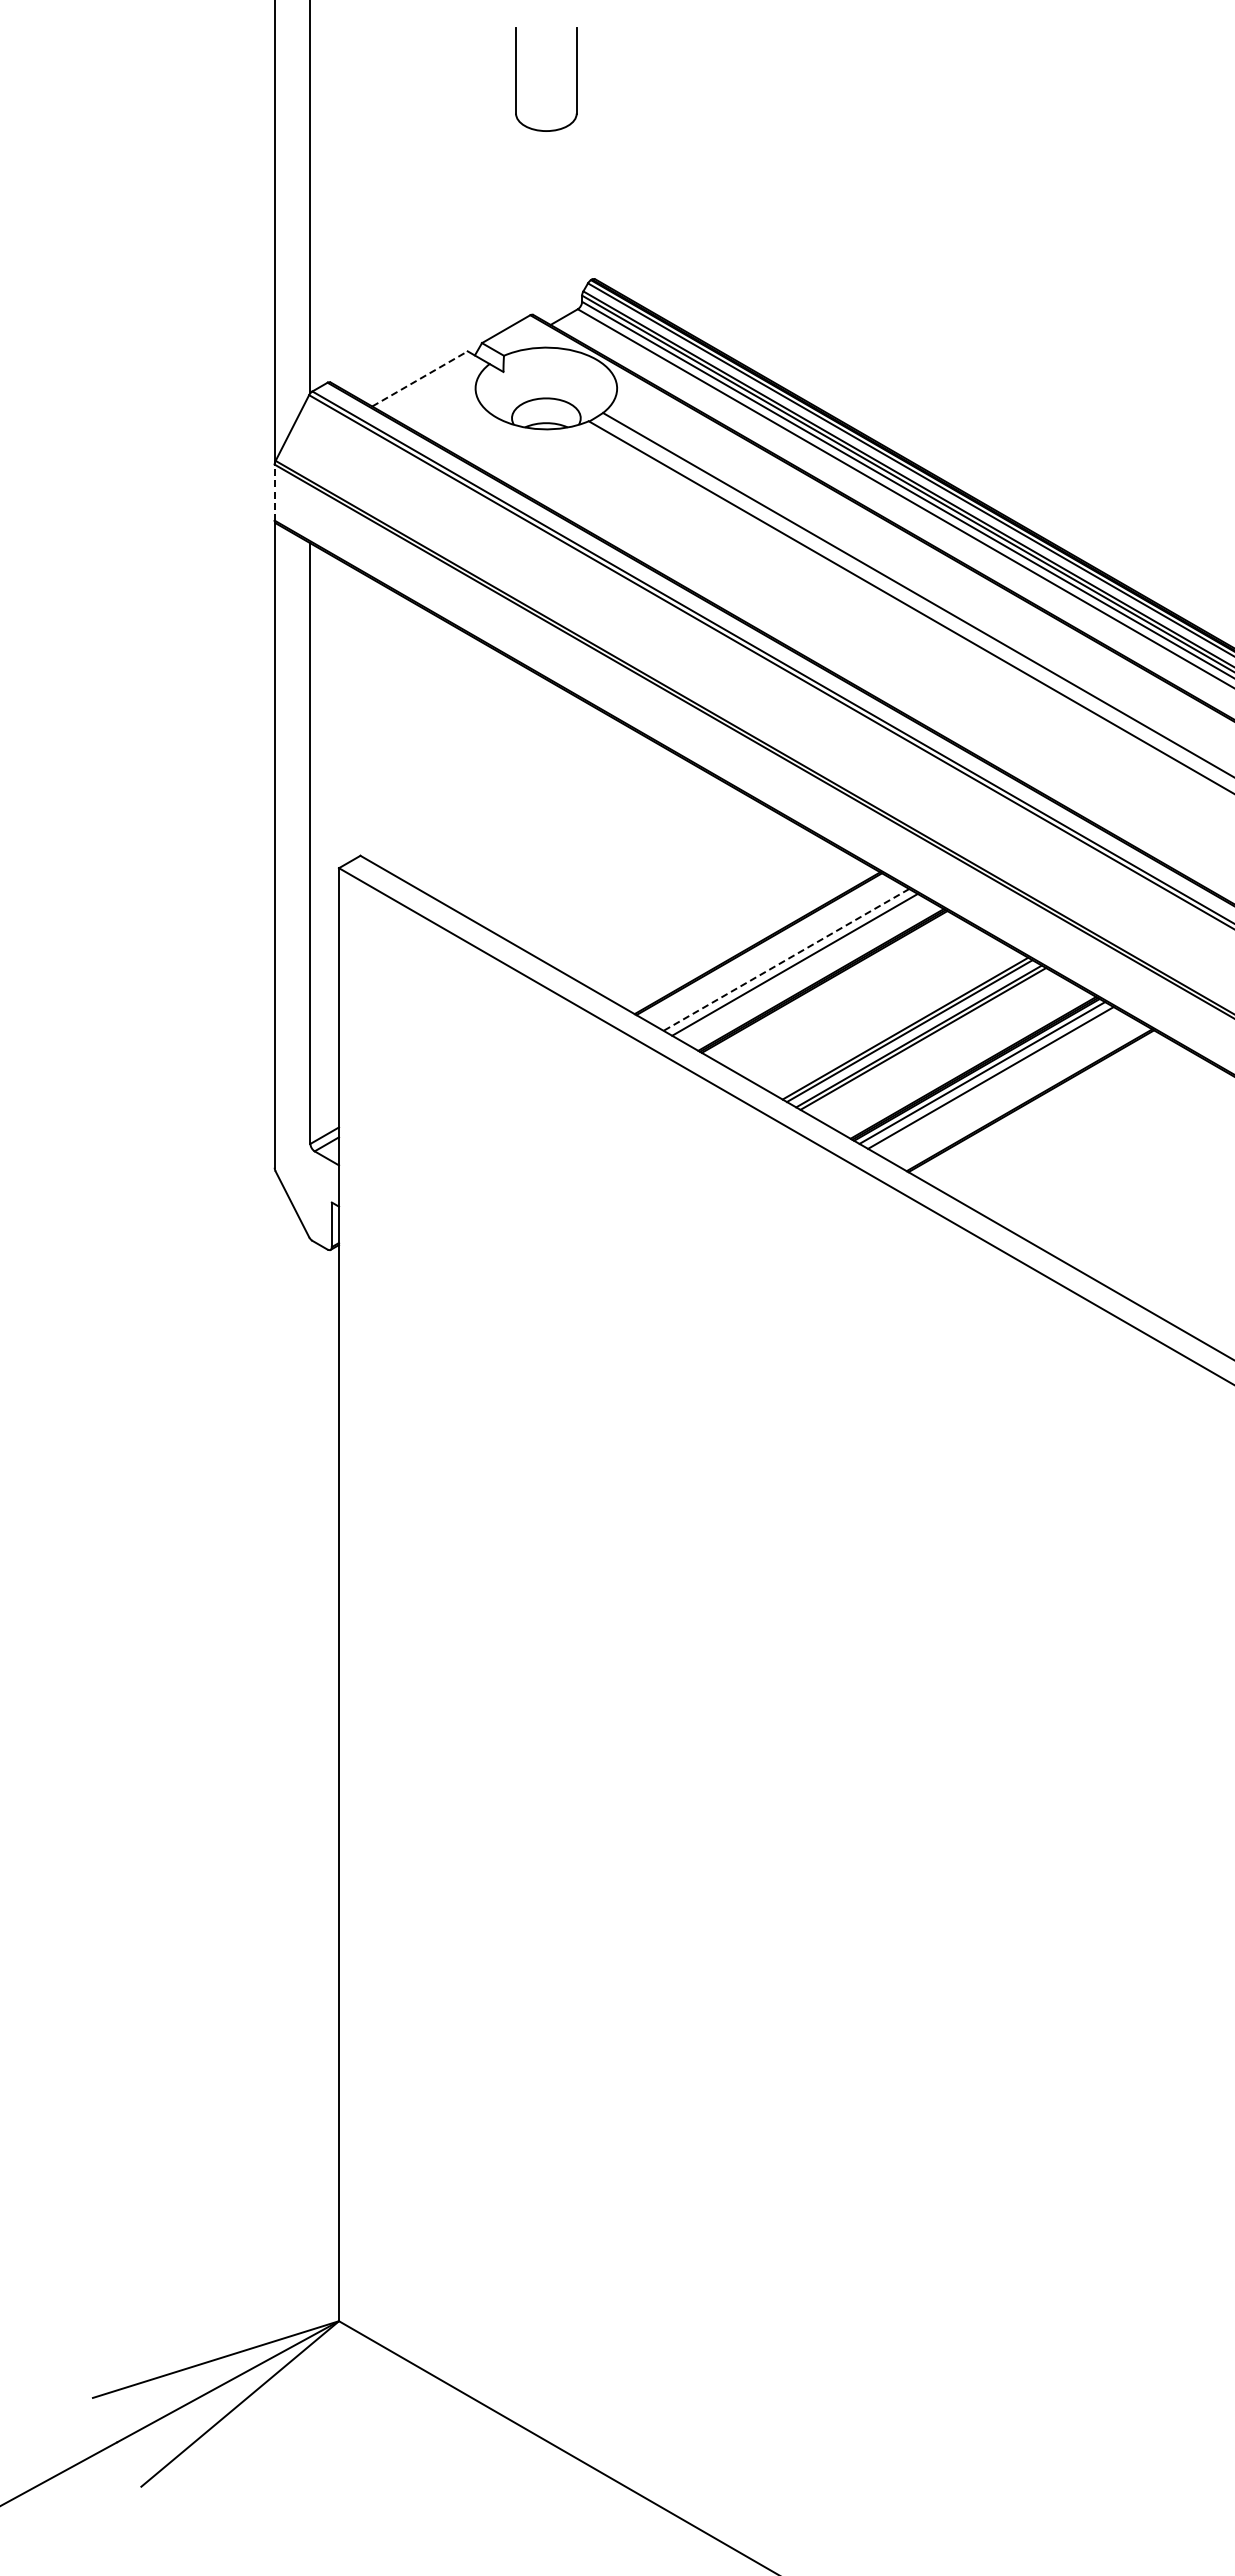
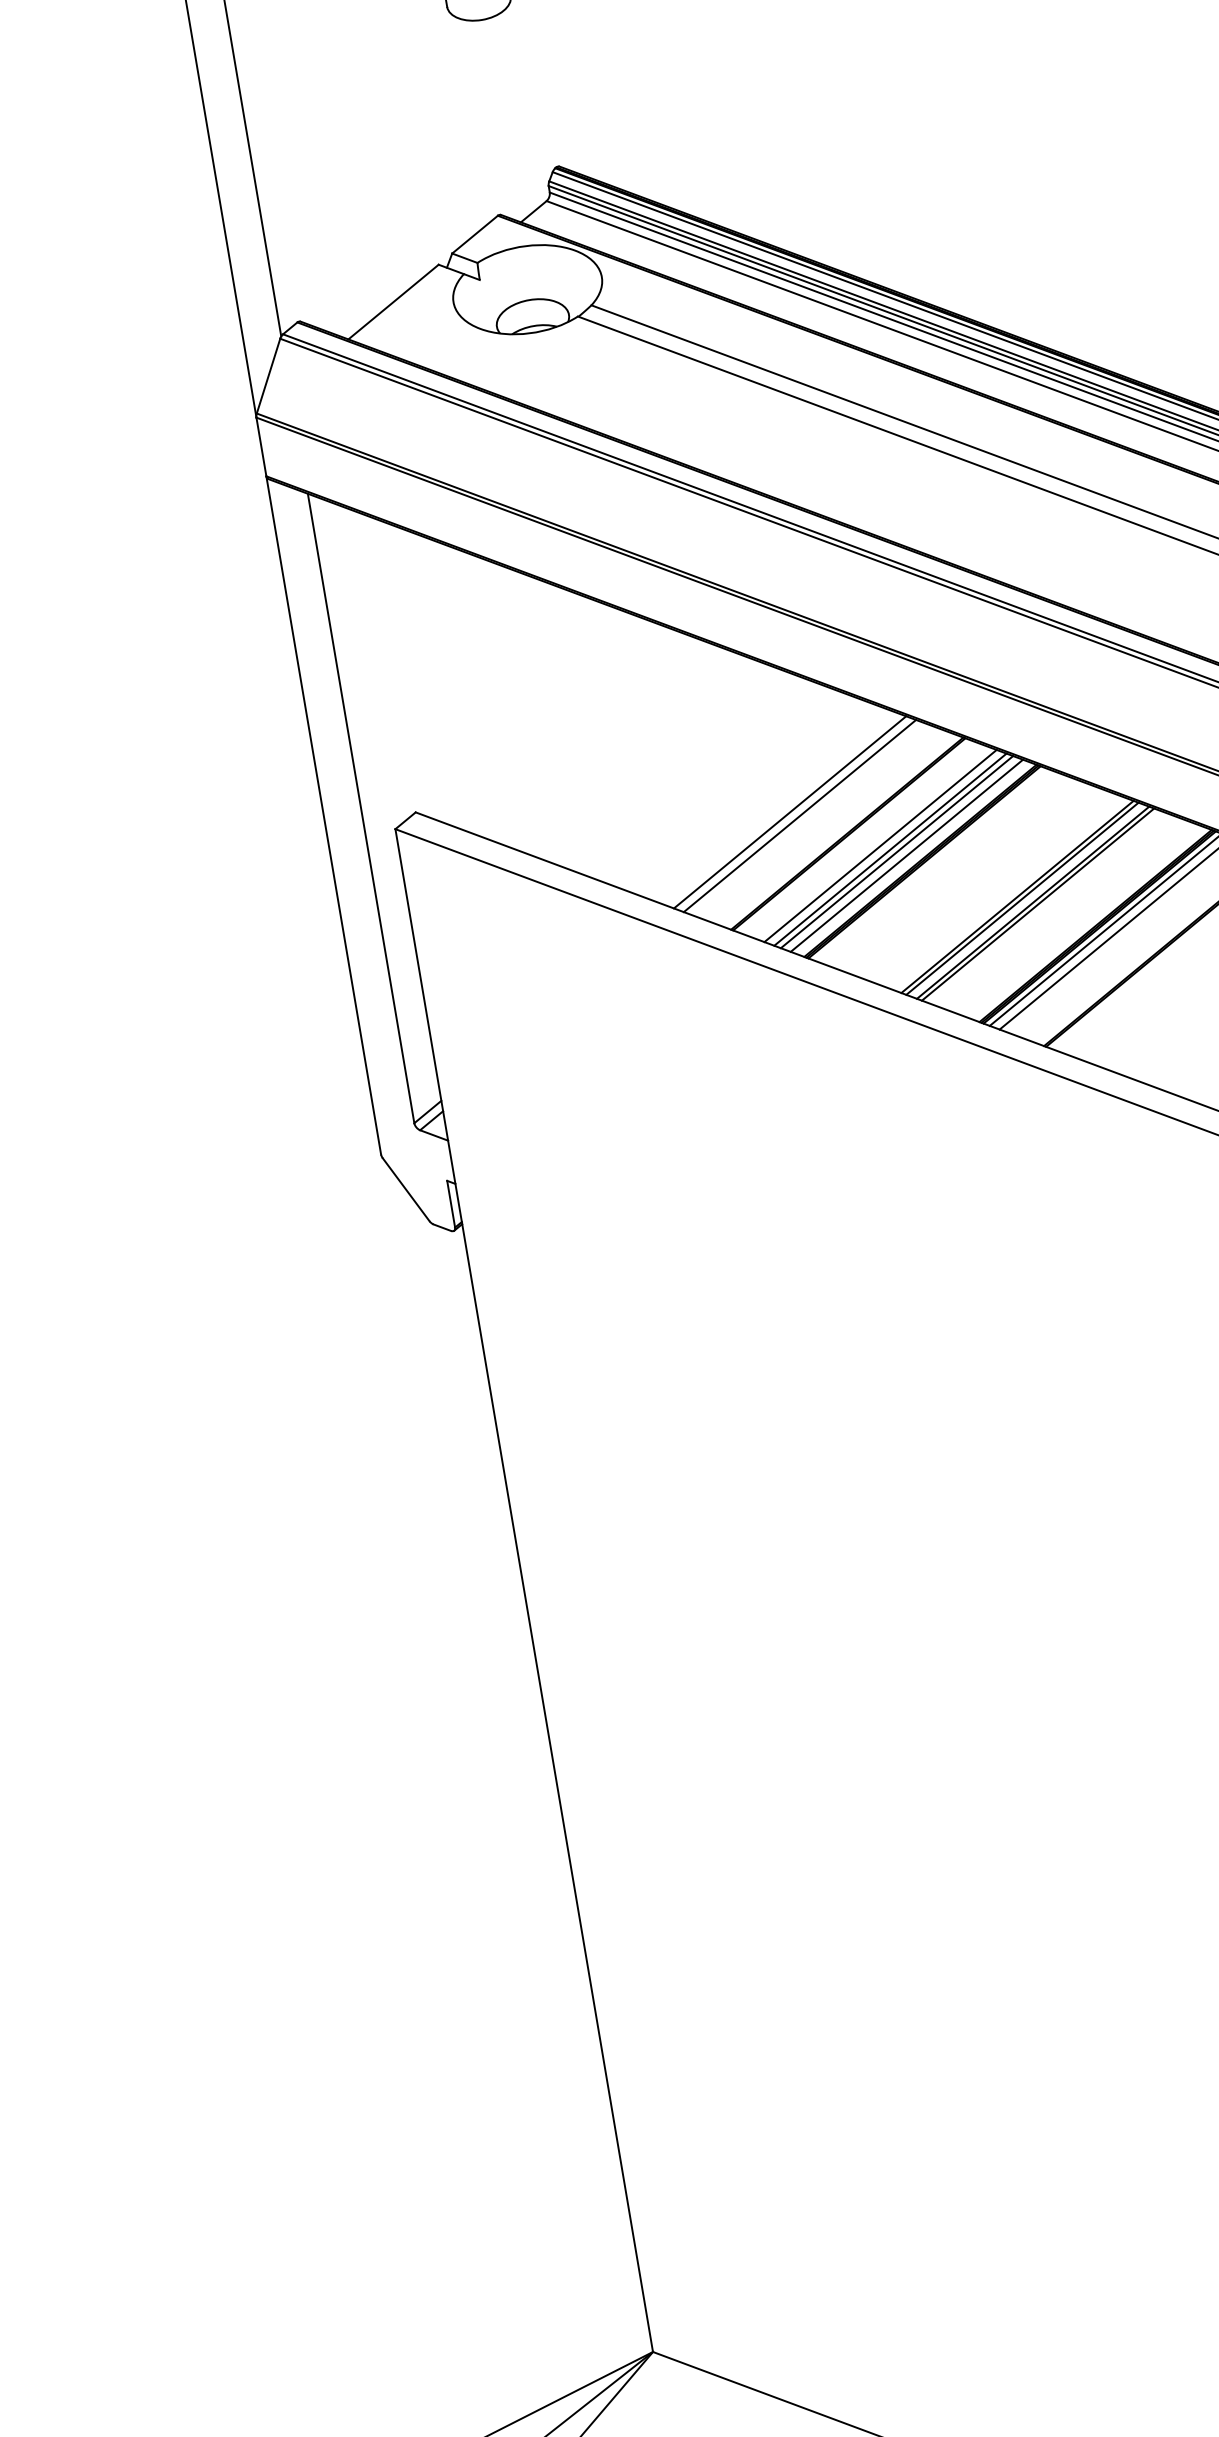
line: (420, 378) -> (394, 301), dashed -> solid
line: (274, 492) -> (261, 446), dashed -> solid
line: (707, 914) -> (789, 812), added
line: (716, 919) -> (800, 816), added
line: (786, 959) -> (880, 845), dashed -> solid
line: (800, 968) -> (896, 852), added
line: (809, 973) -> (907, 856), added

